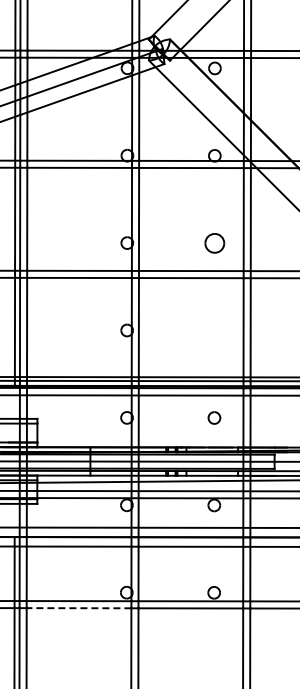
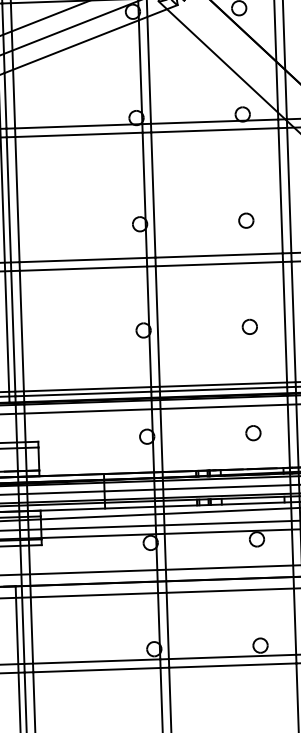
part: (214, 242) -> (246, 219), size x0.62
part: (214, 330) -> (249, 326), added
line: (78, 608) -> (96, 670), dashed -> solid

